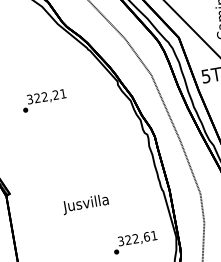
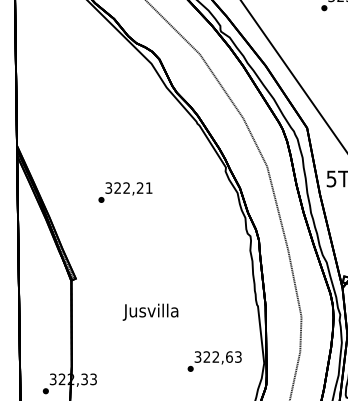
text: (44, 100) -> (125, 192), moved
text: (85, 203) -> (150, 311), moved
text: (154, 235) -> (238, 356), 322,61 -> 322,63

